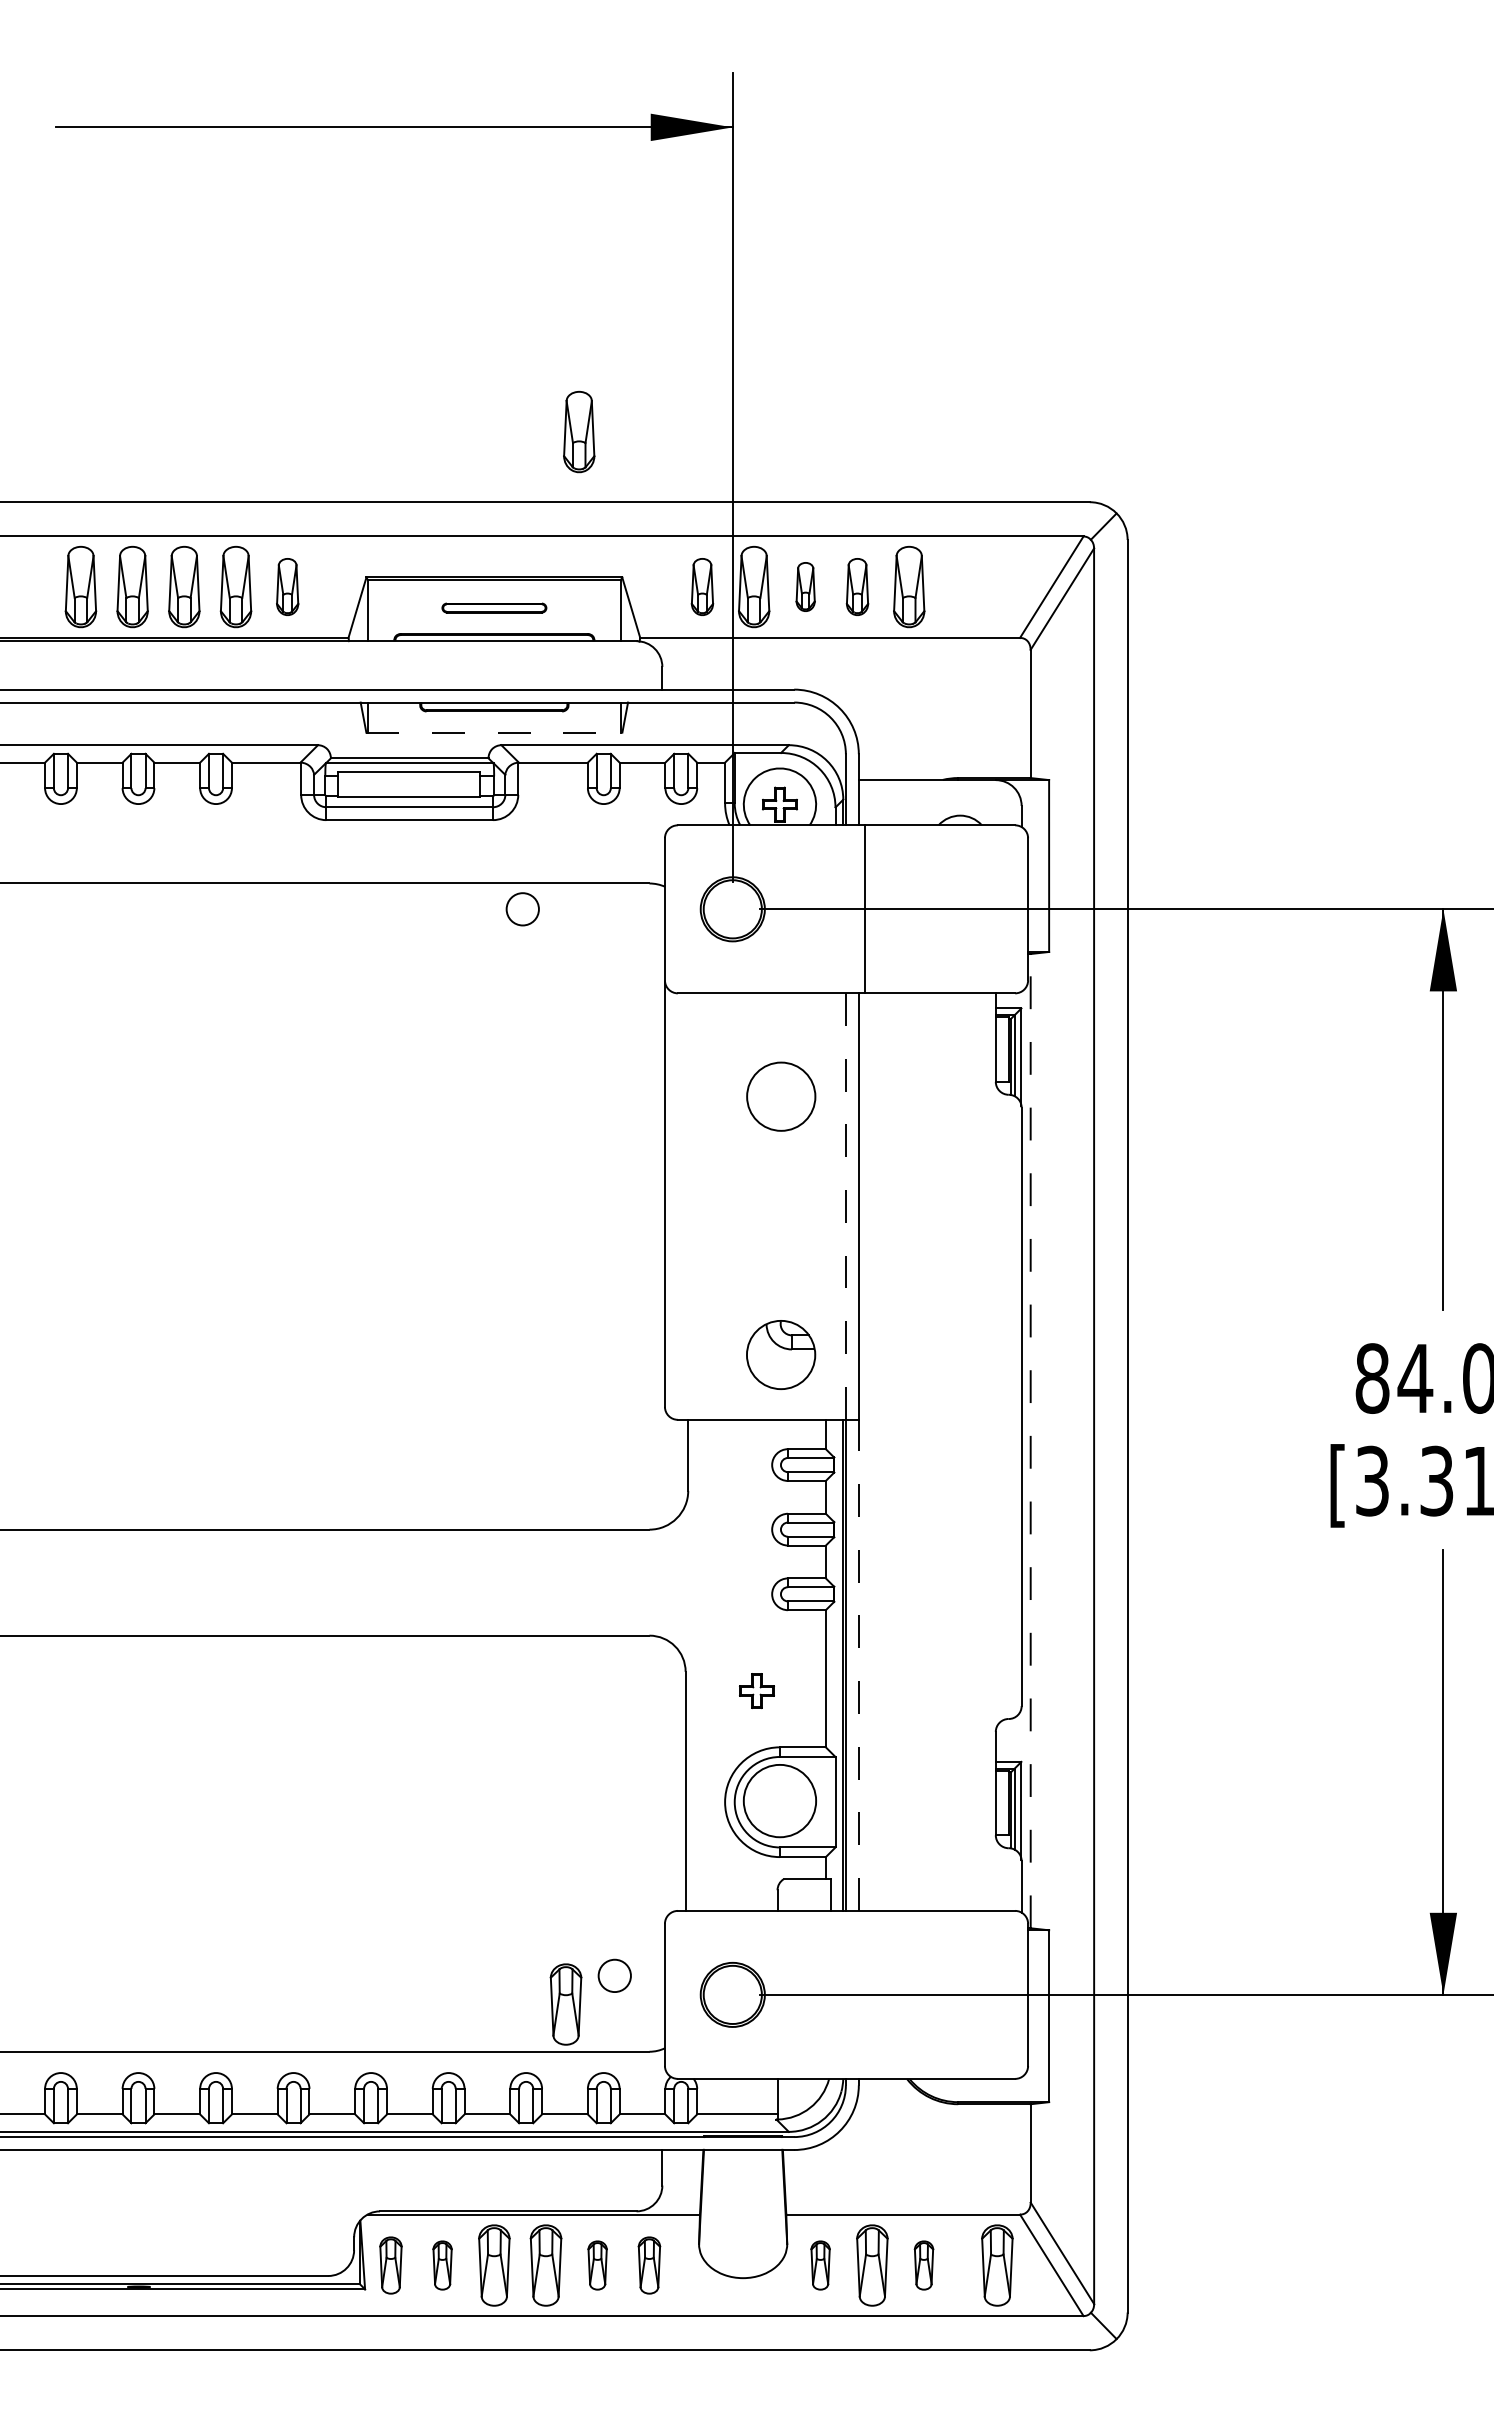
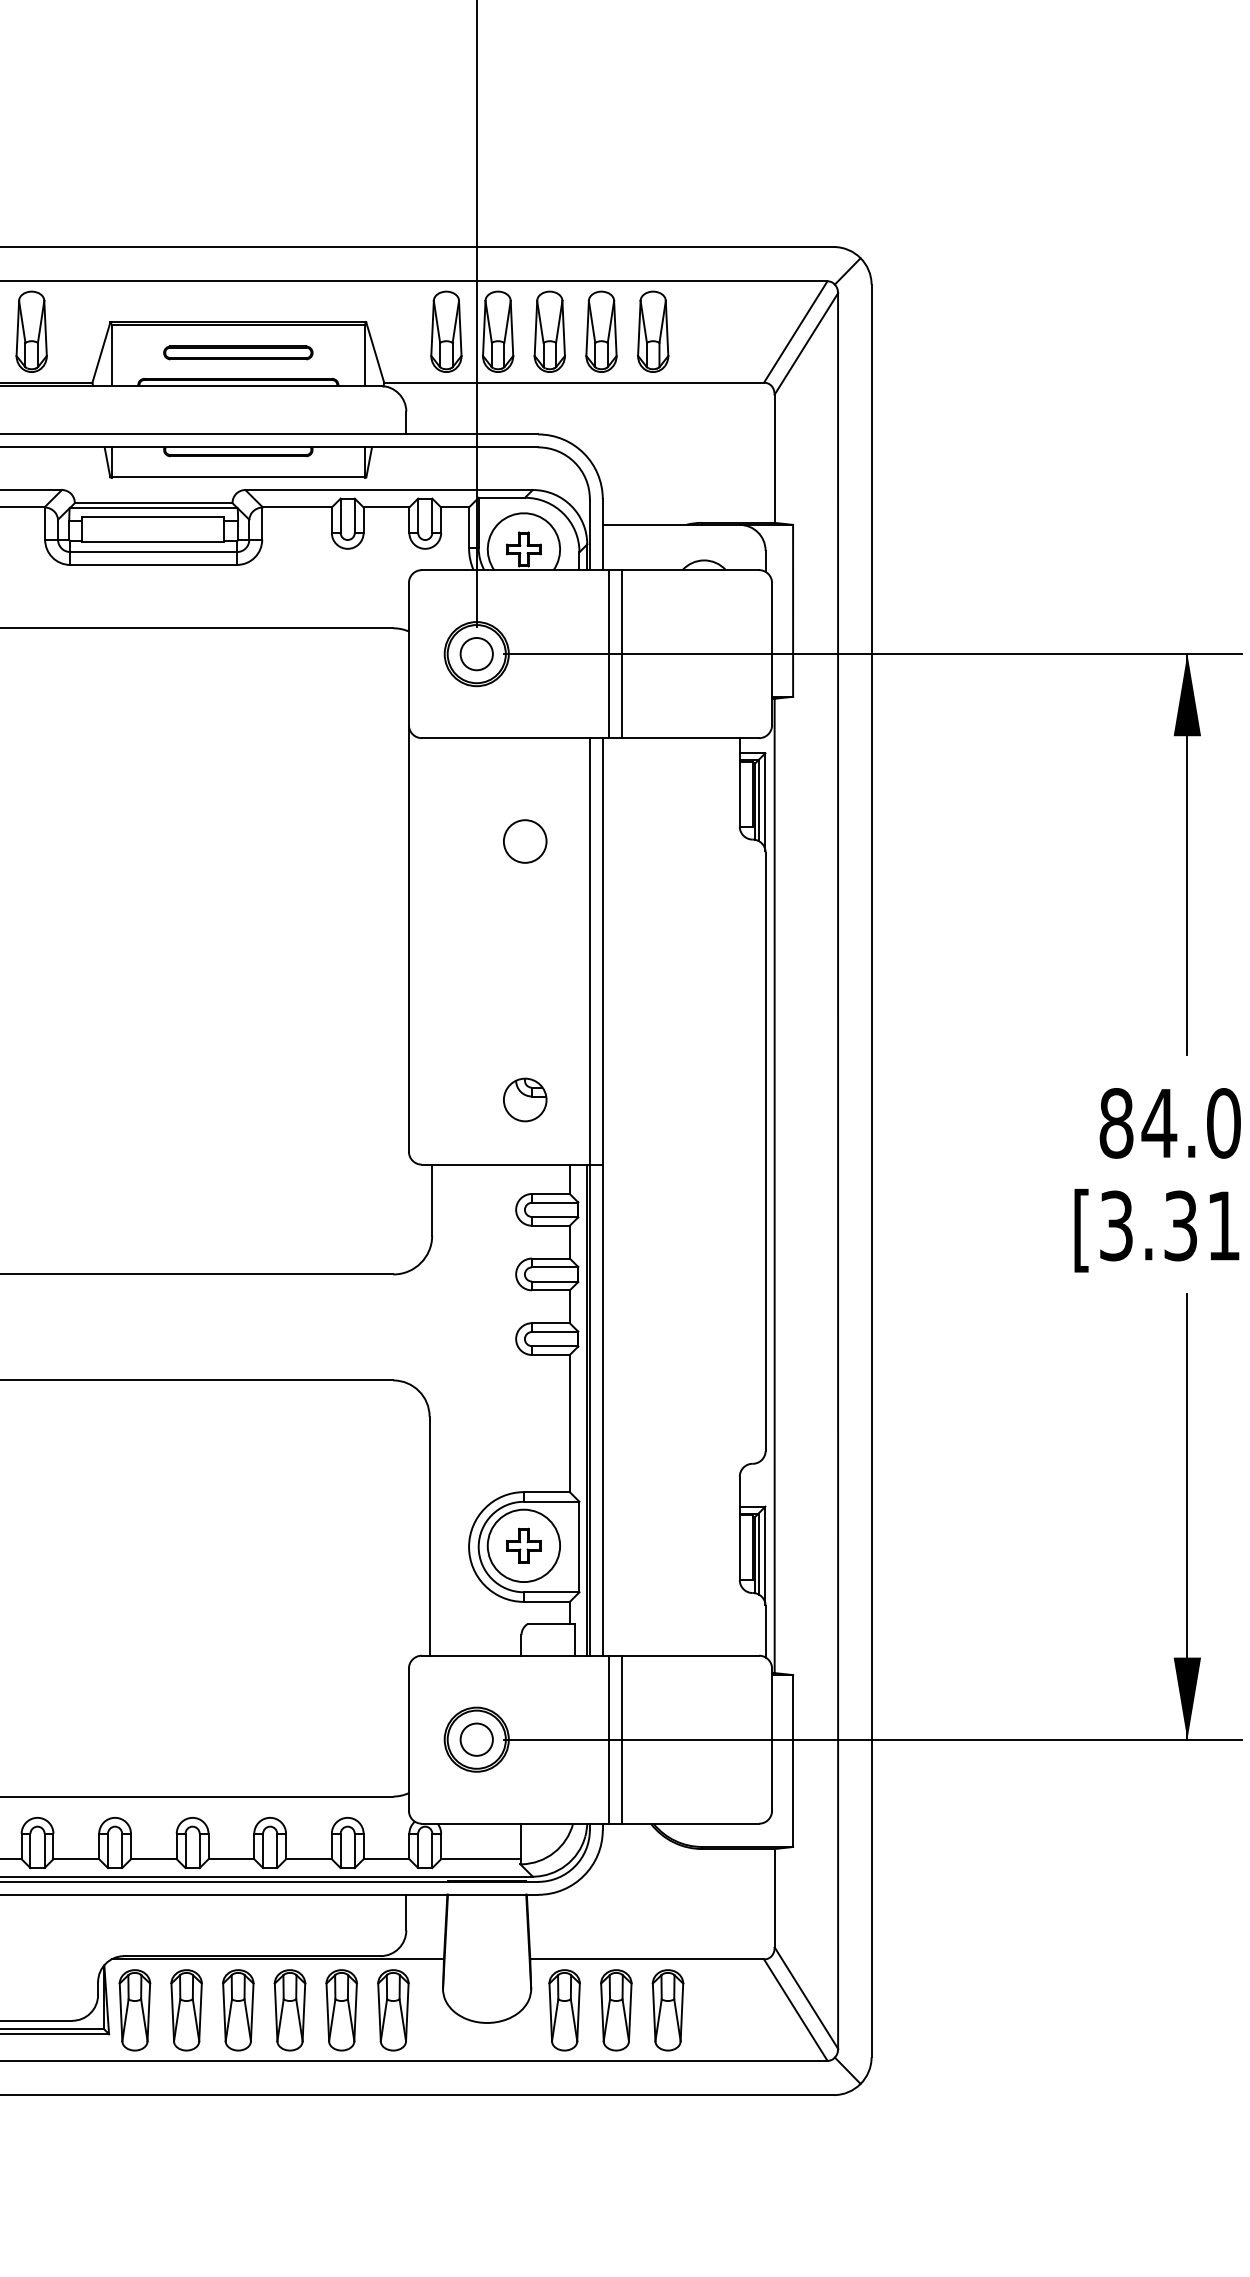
part: (579, 431) -> (323, 176), removed
part: (287, 586) -> (31, 331), size x1.43
part: (702, 586) -> (446, 331), size x1.43
part: (805, 586) -> (549, 331), size x1.67
part: (857, 586) -> (601, 331), size x1.43
part: (494, 607) -> (238, 352), size x1.43
line: (494, 732) -> (238, 477), dashed -> solid
circle: (522, 909) -> (476, 654), moved
line: (878, 909) -> (622, 654), added
circle: (780, 1096) -> (524, 841), size x0.62
line: (845, 1206) -> (589, 951), dashed -> solid
part: (781, 1355) -> (525, 1100), size x0.62
line: (1030, 1440) -> (774, 1185), dashed -> solid
line: (858, 1665) -> (602, 1410), dashed -> solid
part: (756, 1690) -> (523, 1545), moved
circle: (614, 1975) -> (476, 1739), moved
line: (865, 1994) -> (609, 1739), added
line: (878, 1994) -> (622, 1739), added
part: (565, 2004) -> (309, 1749), removed
part: (390, 2265) -> (134, 2010), size x1.43
part: (442, 2265) -> (186, 2010), size x1.67
part: (597, 2265) -> (341, 2010), size x1.67
part: (649, 2265) -> (393, 2010), size x1.43
part: (820, 2265) -> (564, 2010), size x1.67
part: (923, 2265) -> (667, 2010), size x1.67
part: (997, 2265) -> (741, 2010), removed

